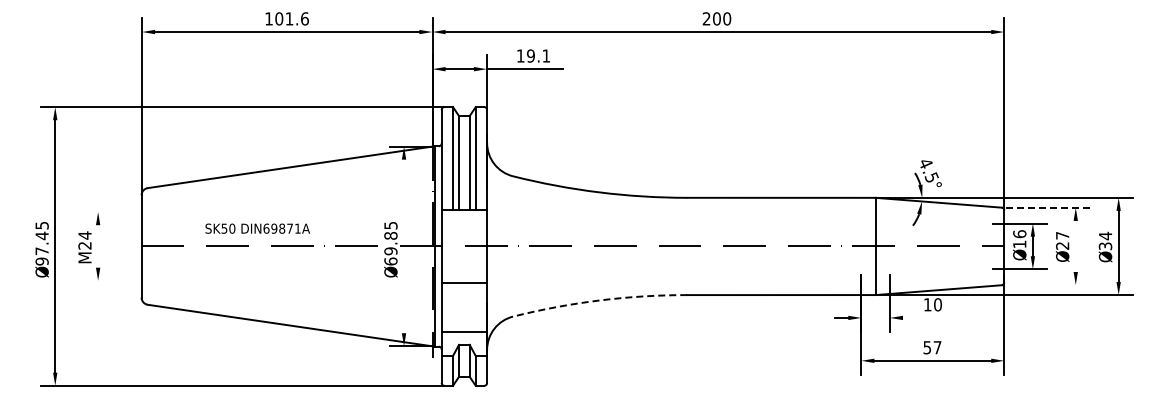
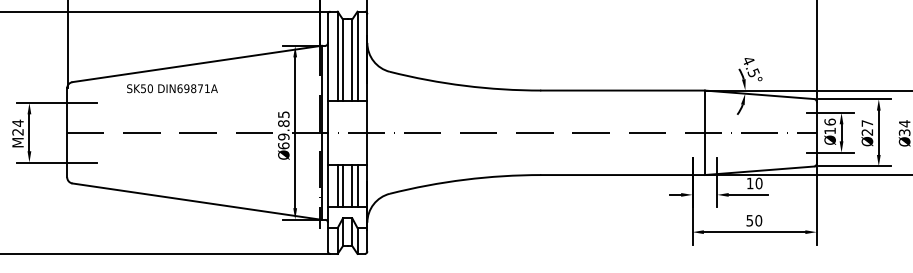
line: (1048, 207) -> (855, 98), dashed -> solid
line: (129, 212) -> (56, 103), added
text: (257, 228) -> (172, 88), moved
line: (1075, 245) -> (878, 131), added
line: (98, 246) -> (29, 132), added
line: (404, 246) -> (295, 132), added
line: (129, 280) -> (56, 162), added
line: (1048, 285) -> (855, 166), added
arc: (599, 300) -> (465, 179), dashed -> solid
line: (453, 307) -> (338, 185), added
line: (459, 307) -> (343, 185), added
line: (469, 307) -> (352, 185), added
line: (475, 307) -> (357, 185), added
line: (925, 317) -> (748, 194), added
text: (937, 347) -> (758, 220), 57 -> 50

